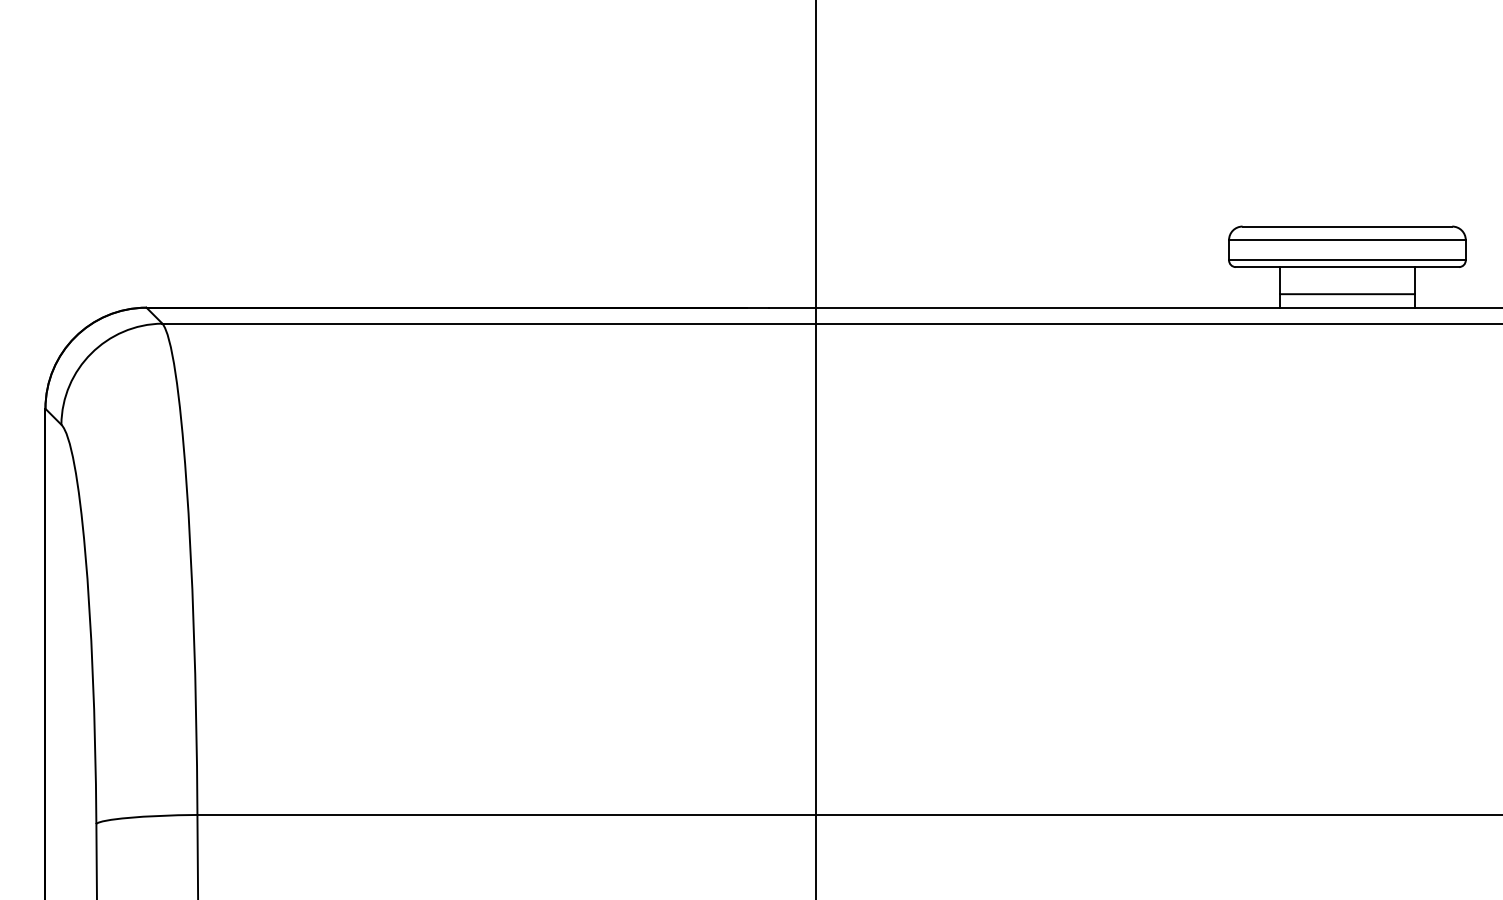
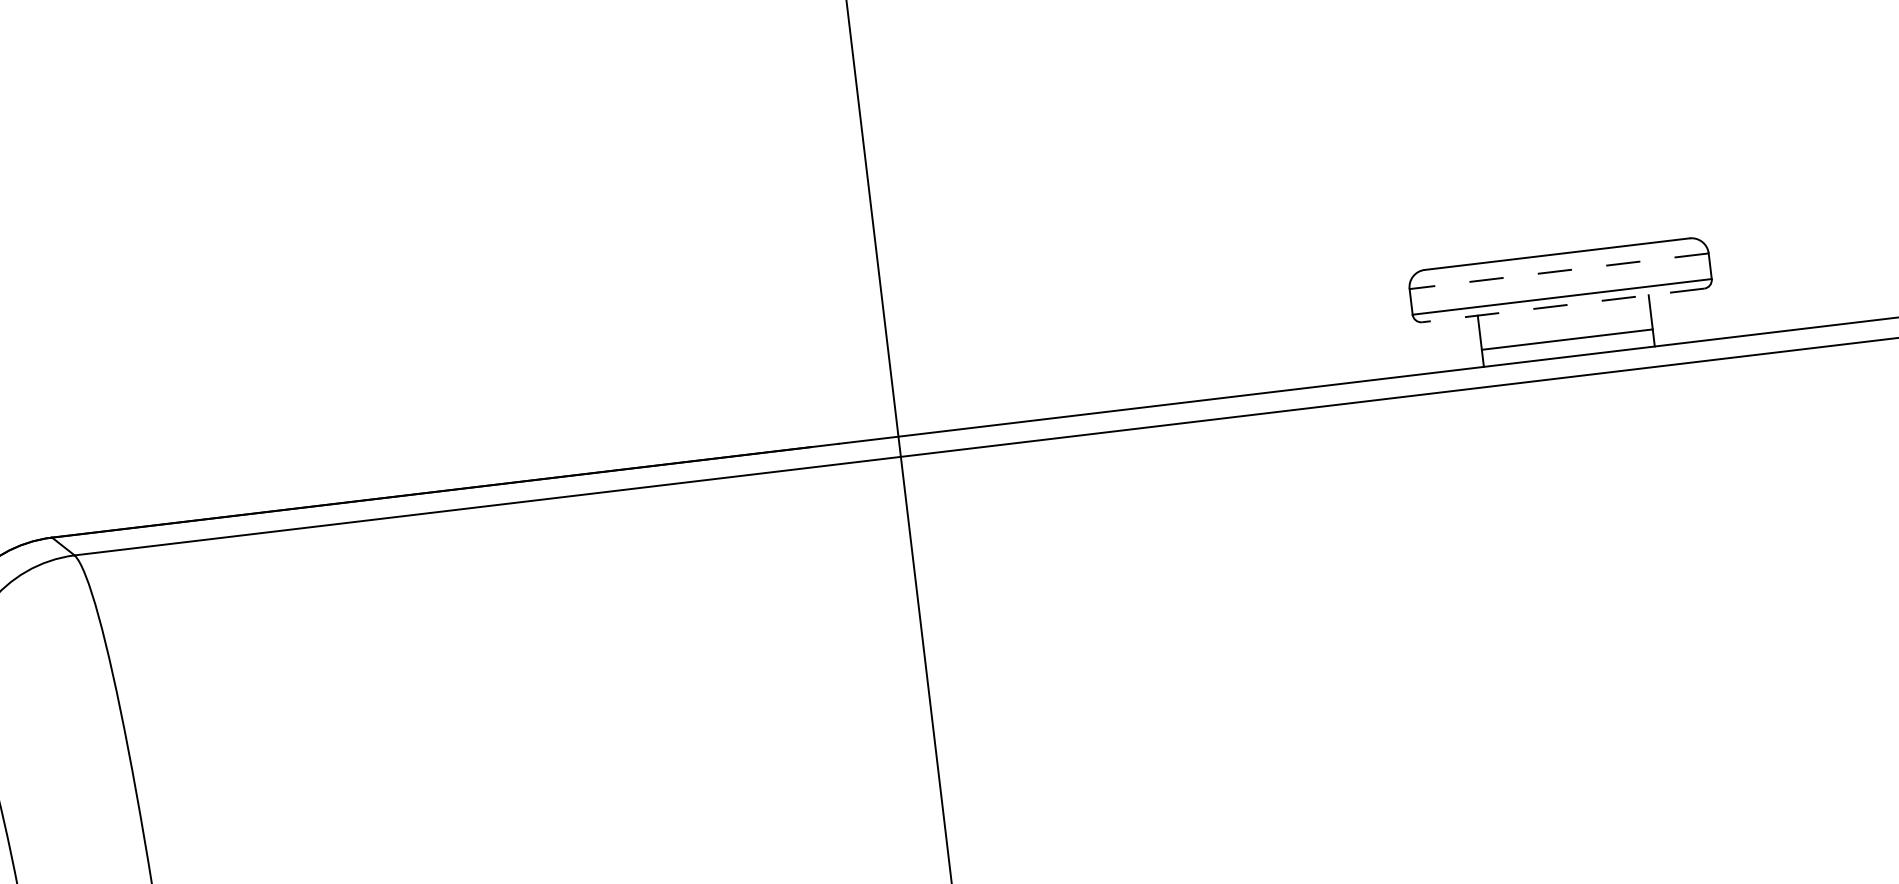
line: (1346, 240) -> (1558, 271), solid -> dashed
line: (1347, 267) -> (1563, 305), solid -> dashed

